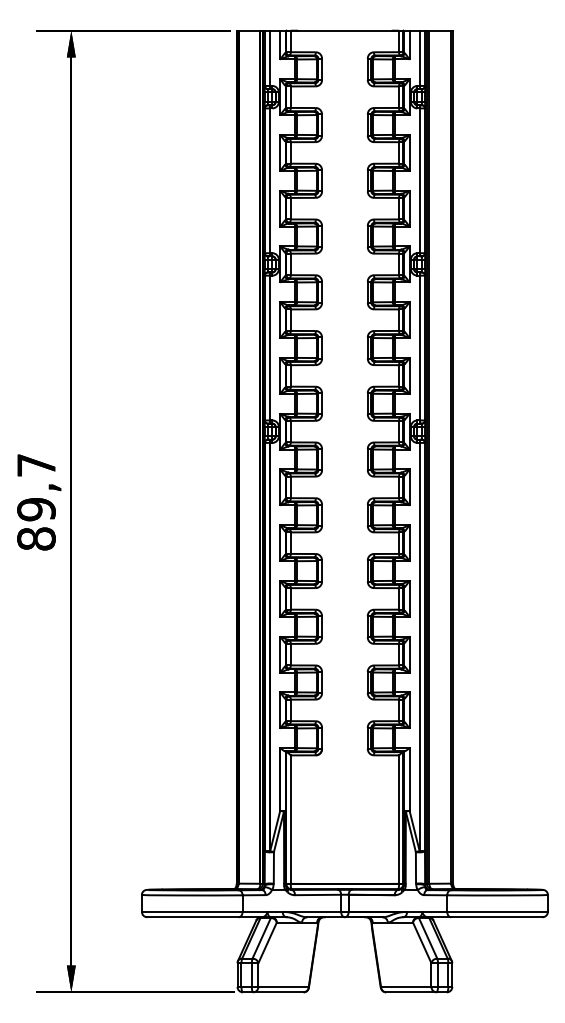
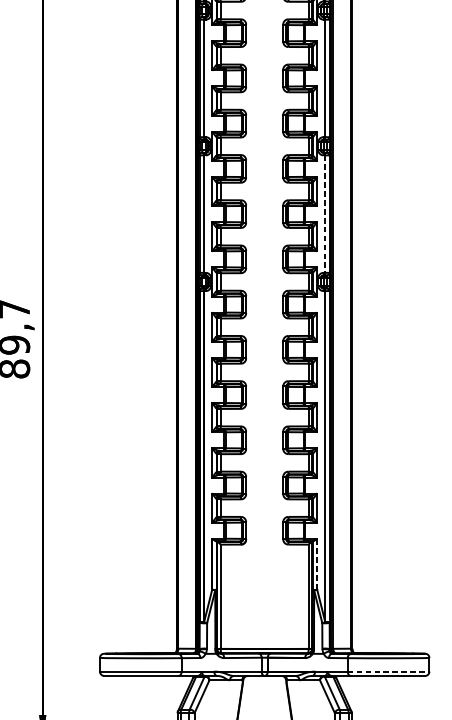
line: (419, 348) -> (325, 214), solid -> dashed
line: (409, 778) -> (317, 563), solid -> dashed
line: (498, 911) -> (389, 671), solid -> dashed

